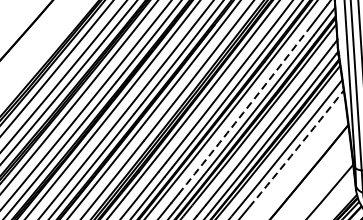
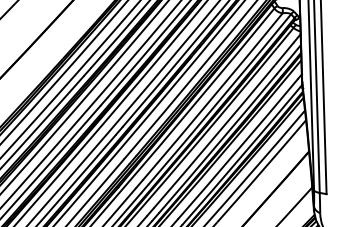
arc: (243, 113) -> (214, 137), dashed -> solid
arc: (296, 148) -> (261, 171), dashed -> solid

